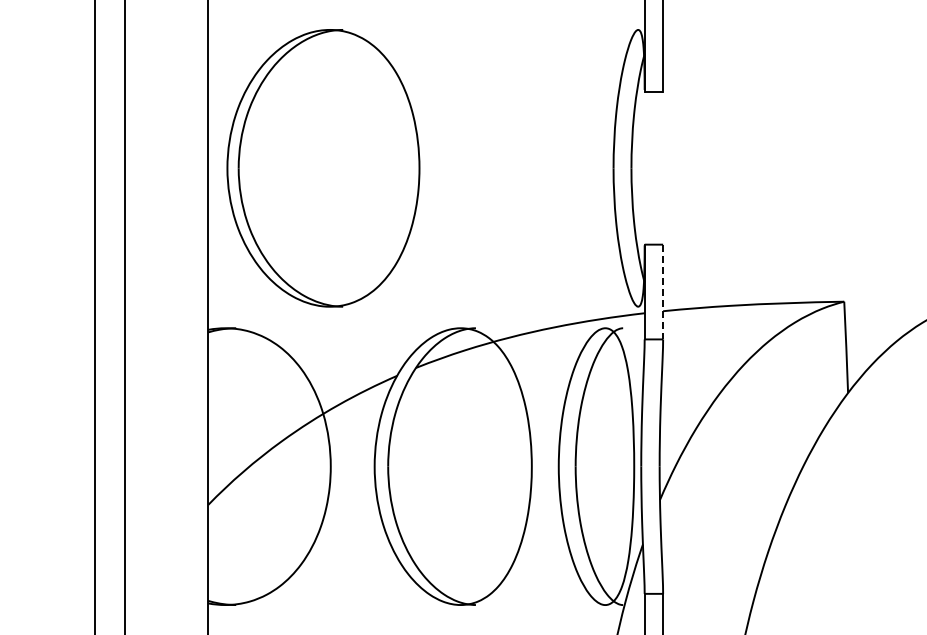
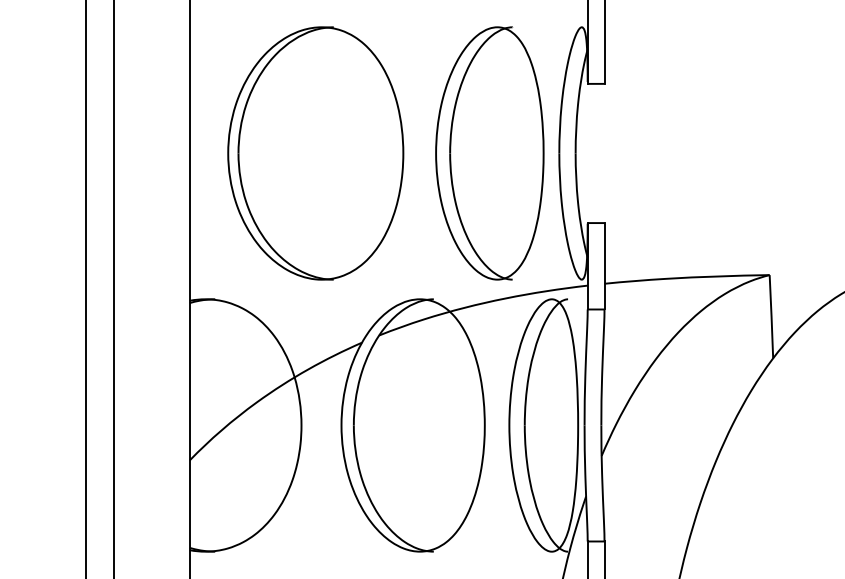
part: (323, 168) -> (315, 153), moved
part: (537, 168) -> (489, 153), added
line: (663, 292) -> (604, 266), dashed -> solid

